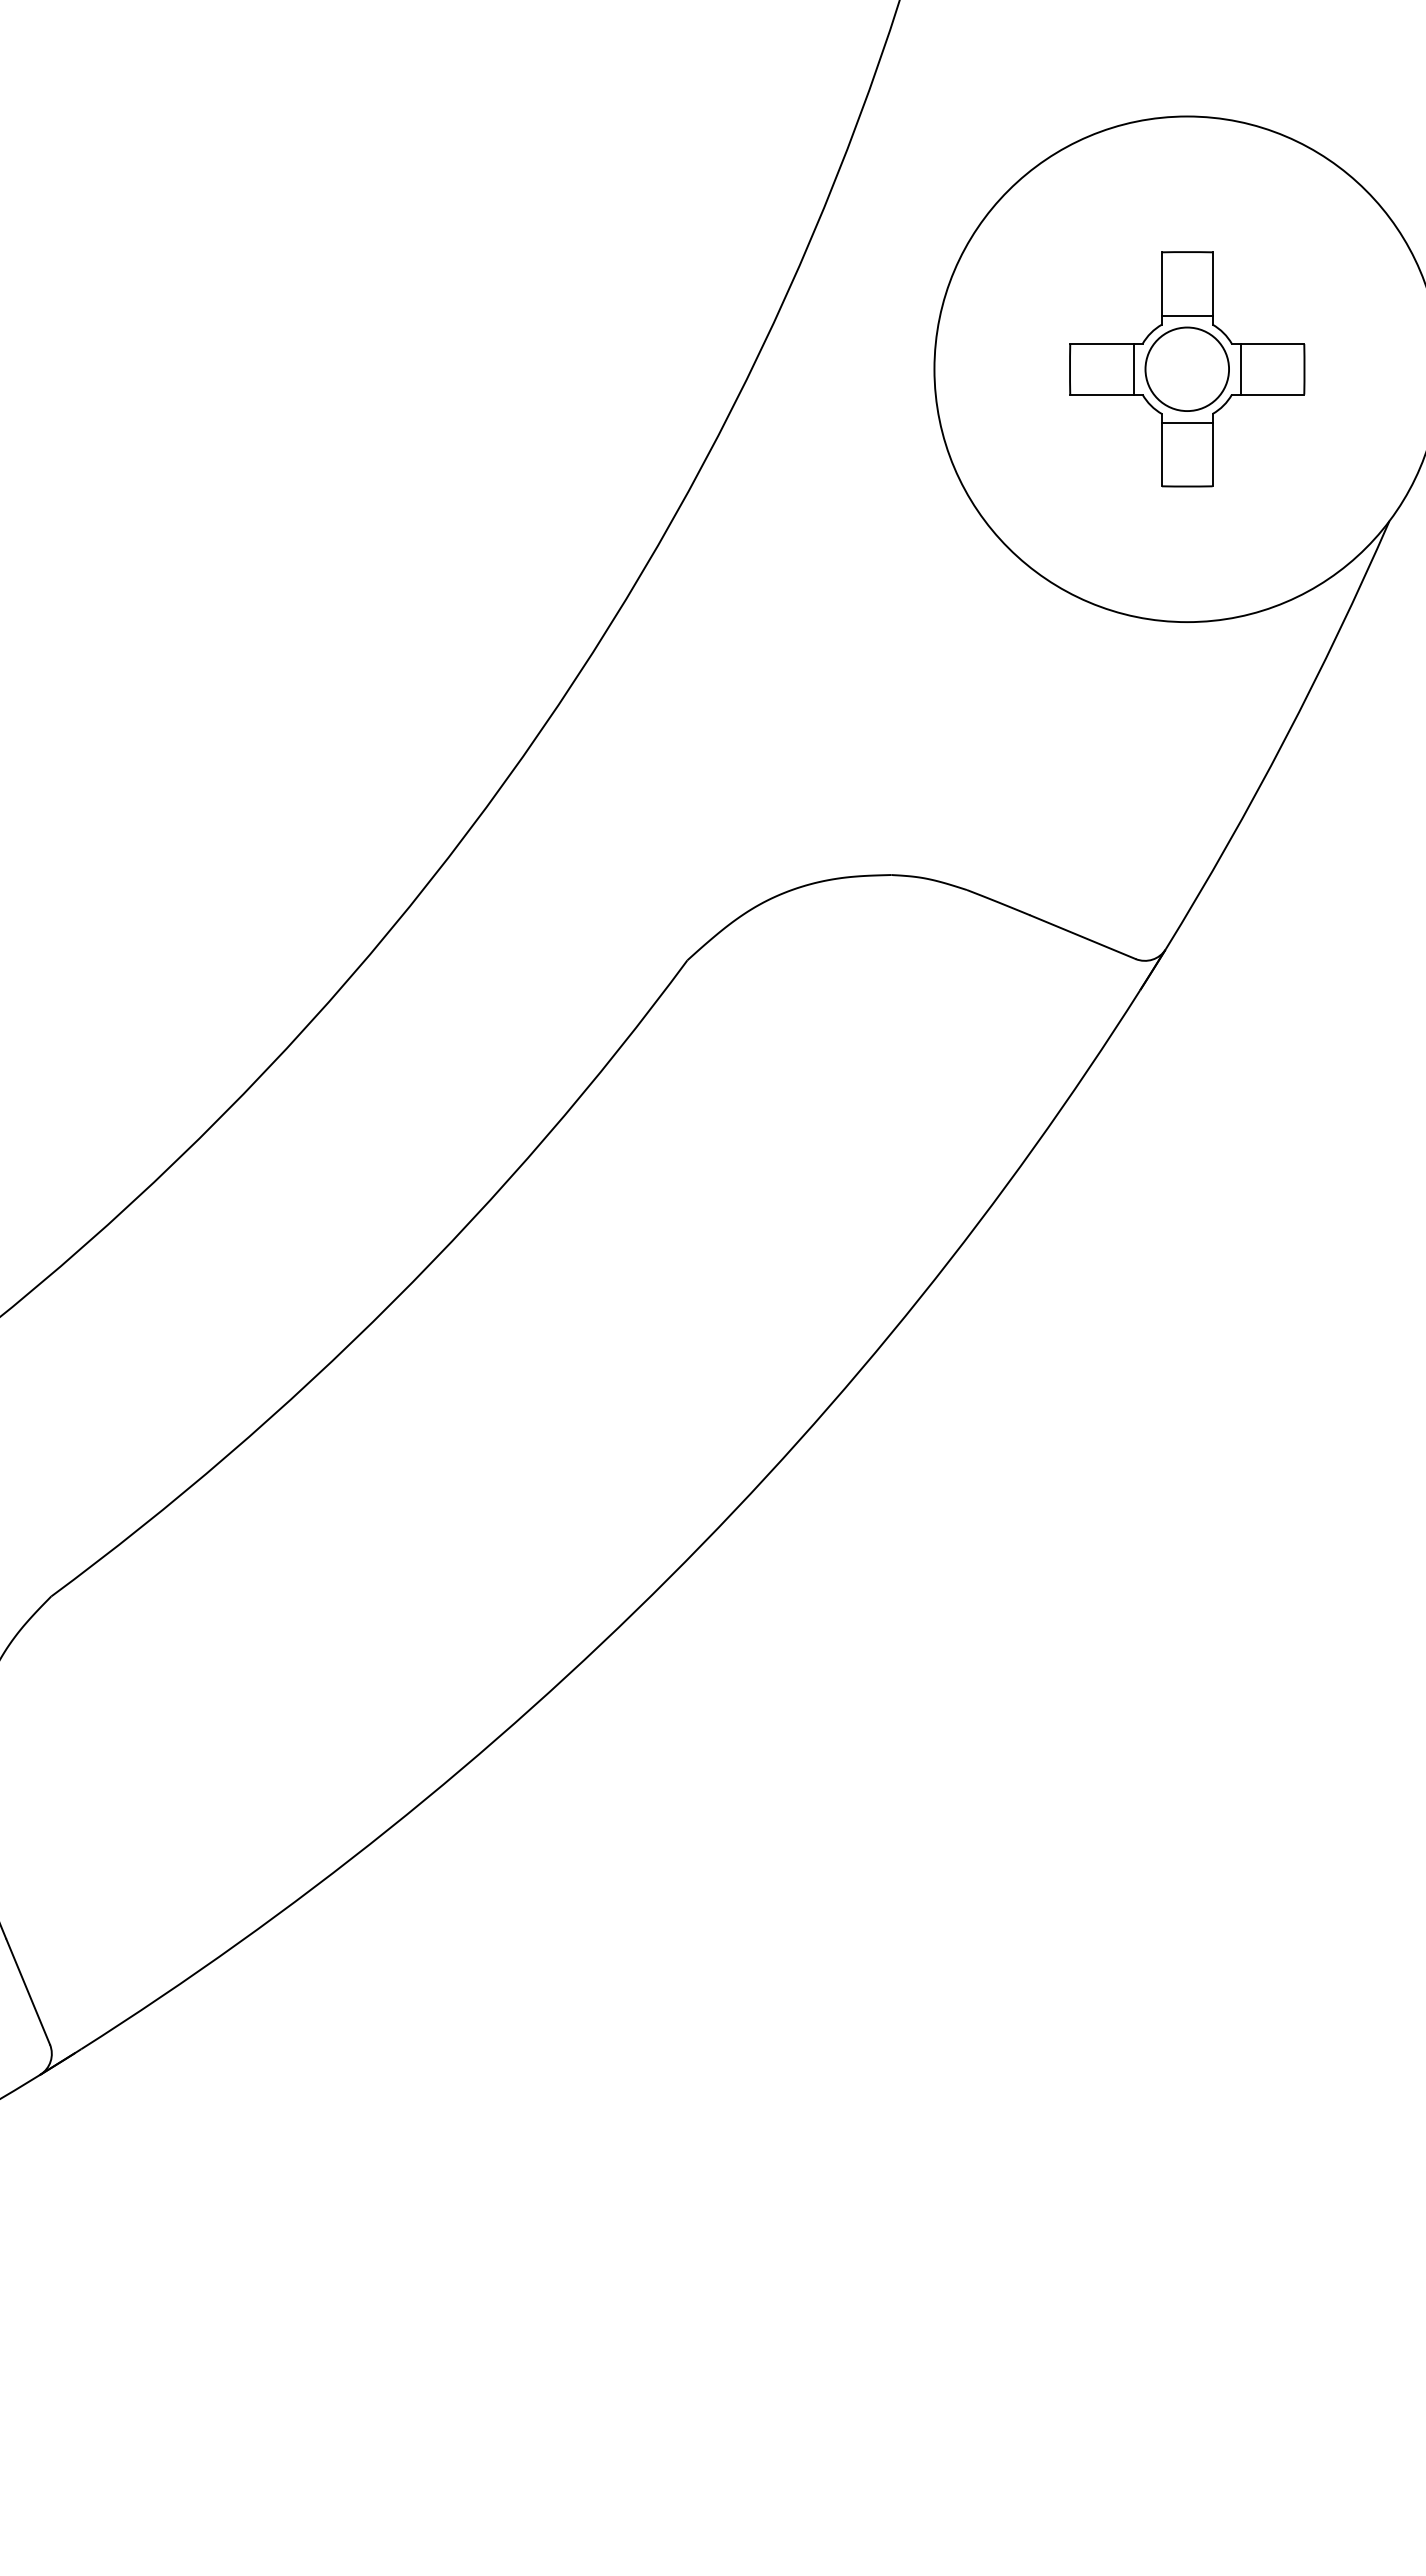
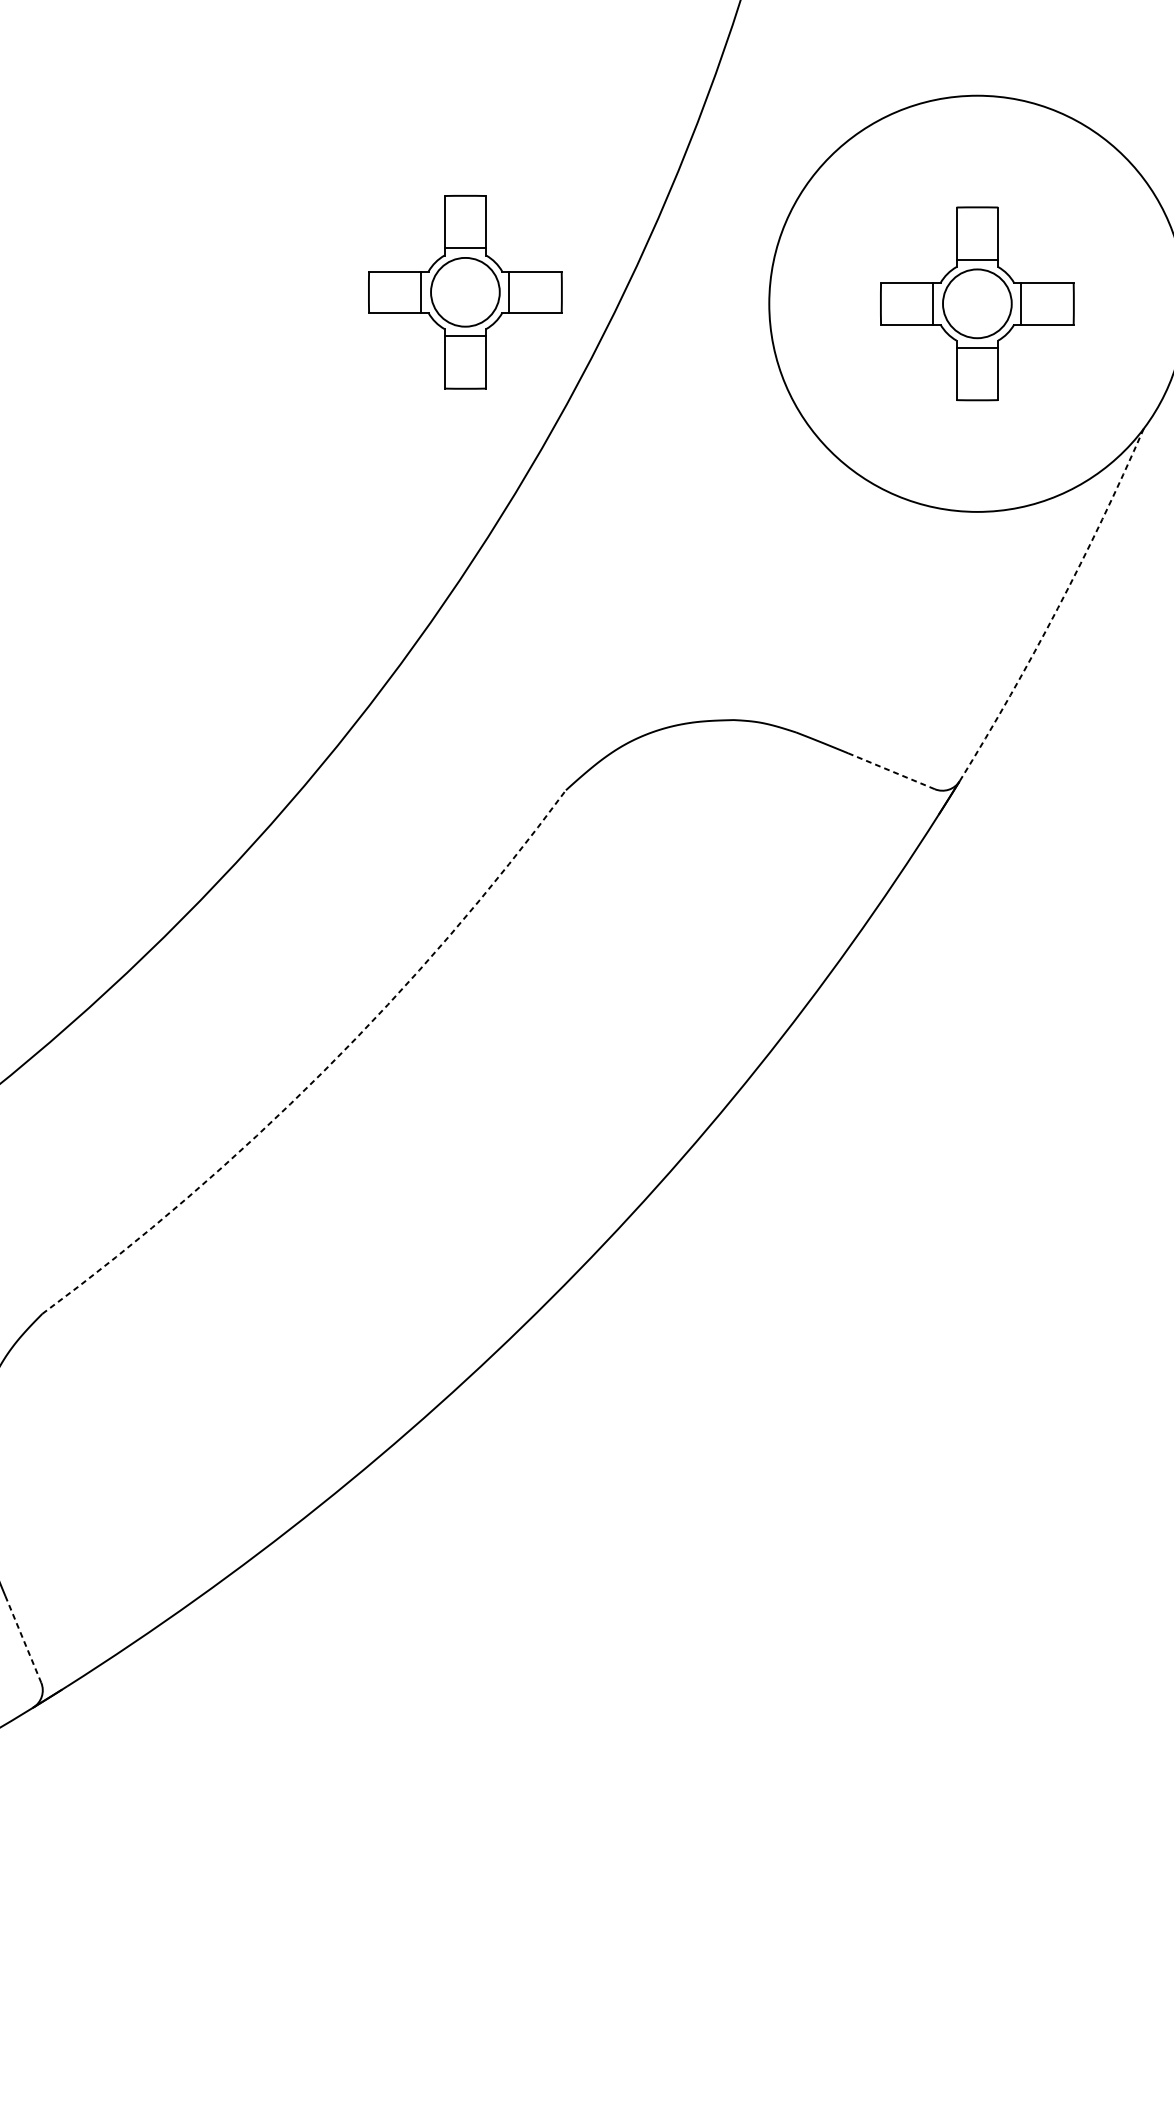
part: (565, 355) -> (465, 292), added
arc: (1285, 739) -> (1058, 608), solid -> dashed
line: (1082, 937) -> (891, 771), solid -> dashed
arc: (393, 1302) -> (324, 1071), solid -> dashed
line: (28, 1991) -> (23, 1639), solid -> dashed

